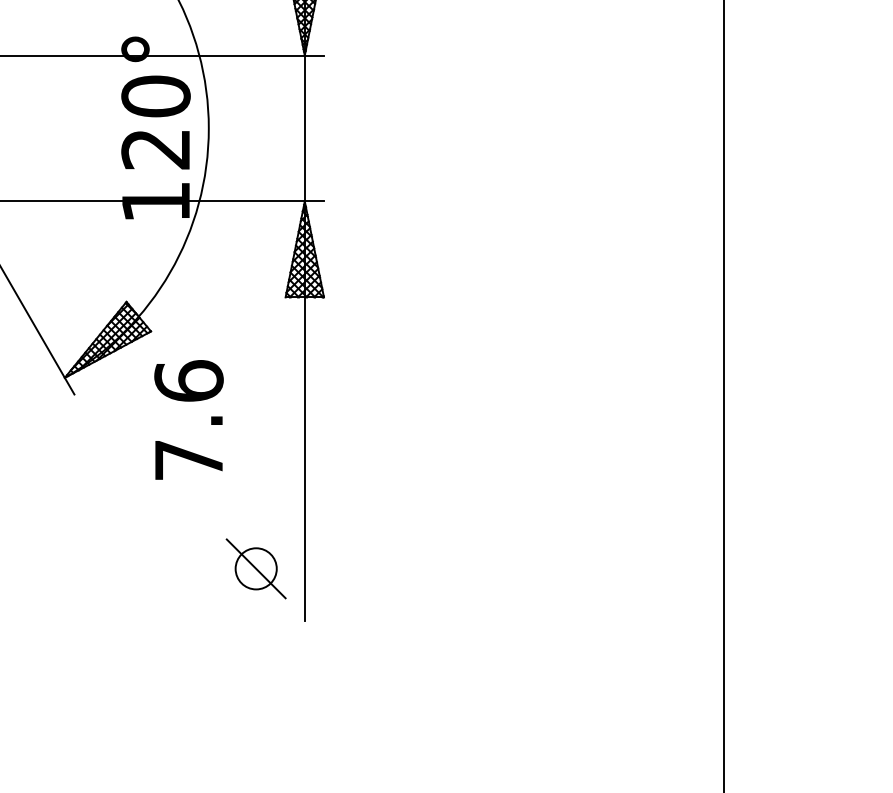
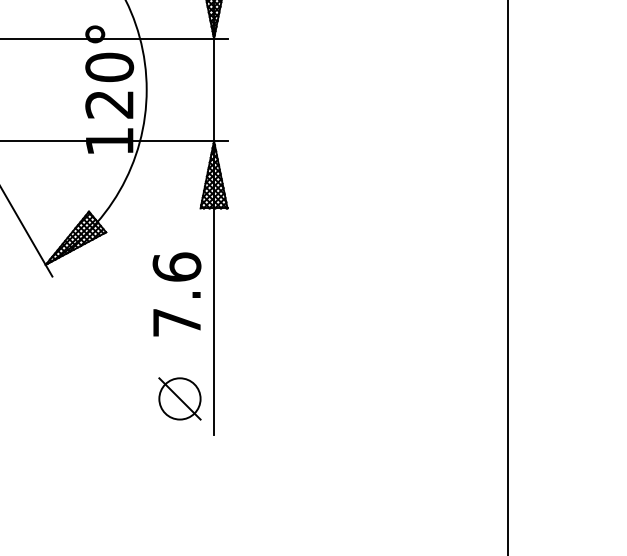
text: (188, 419) -> (176, 294), moved
circle: (255, 568) -> (179, 398), size x1.43

